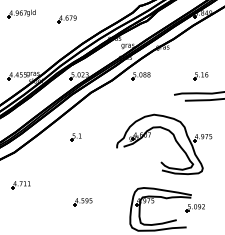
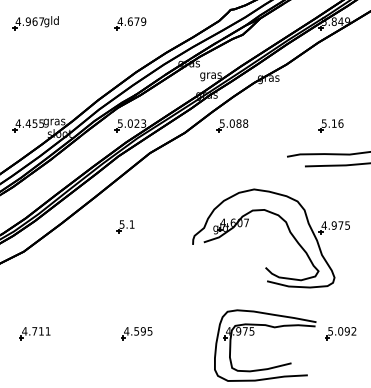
part: (66, 19) -> (129, 24), moved
part: (20, 185) -> (33, 334), moved
part: (194, 208) -> (338, 334), moved

